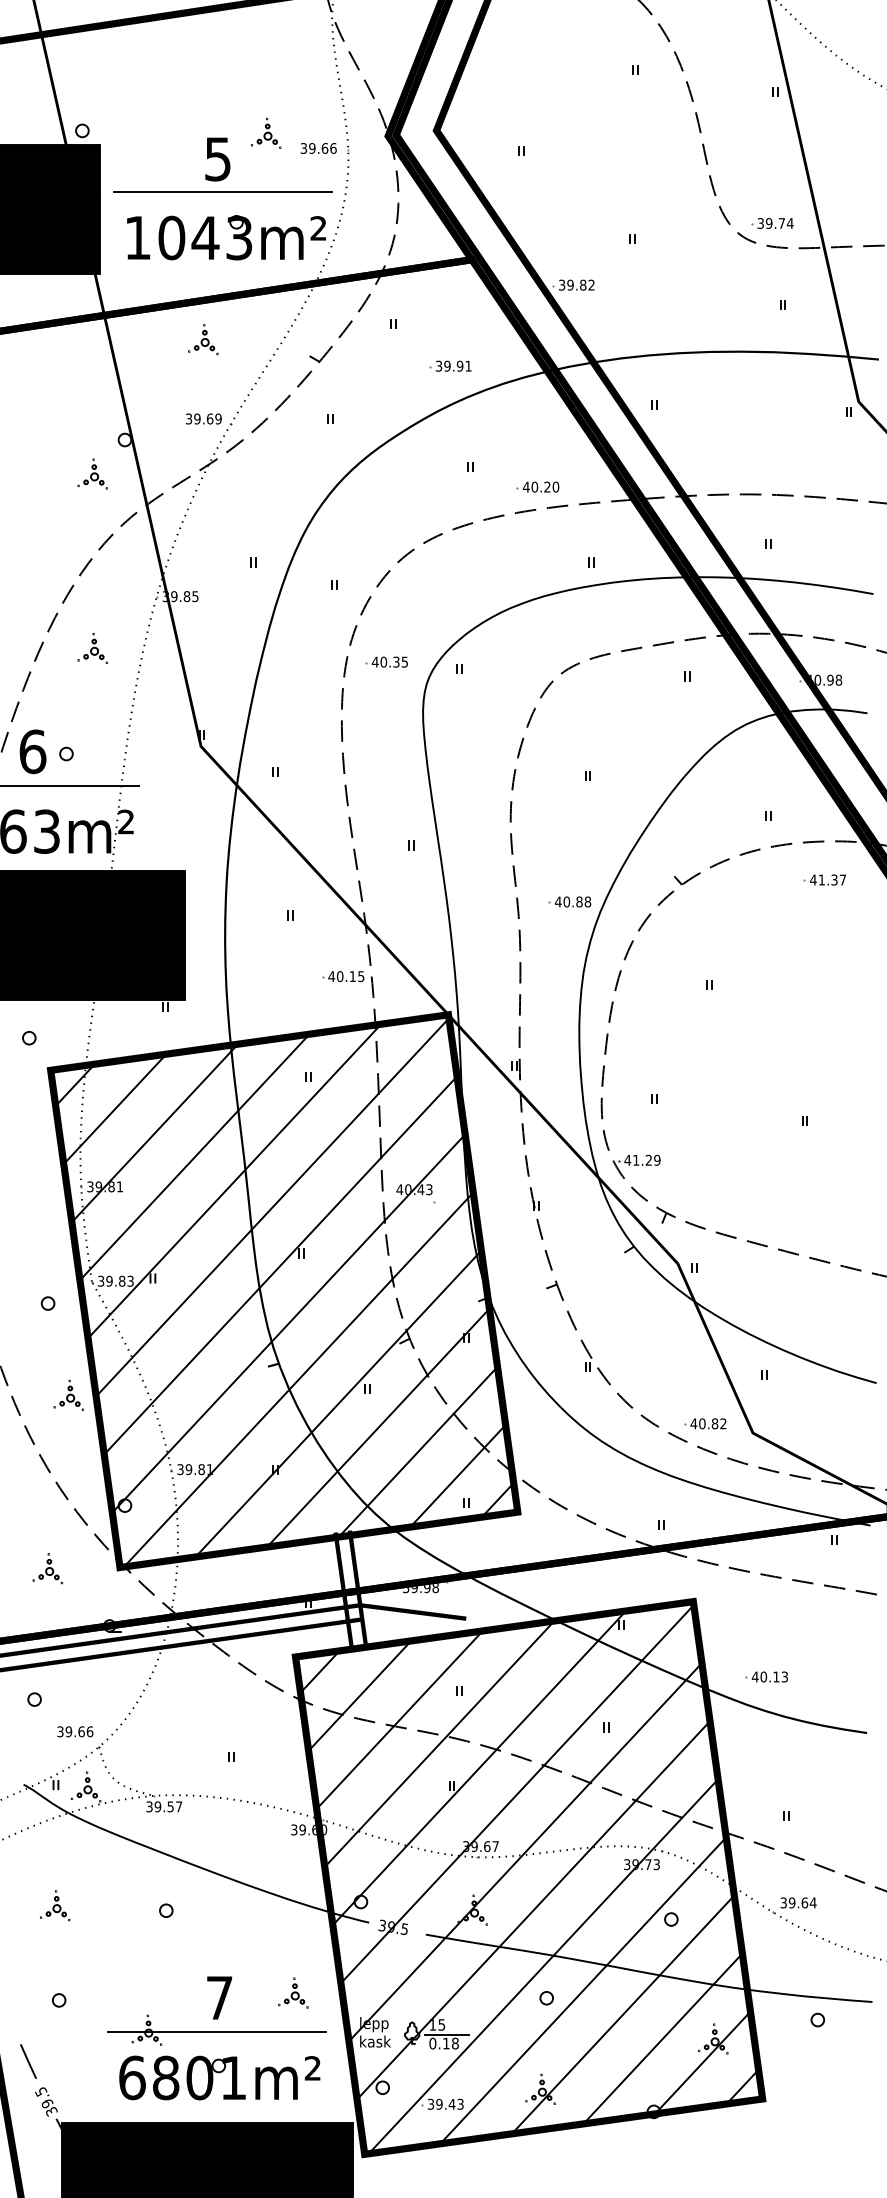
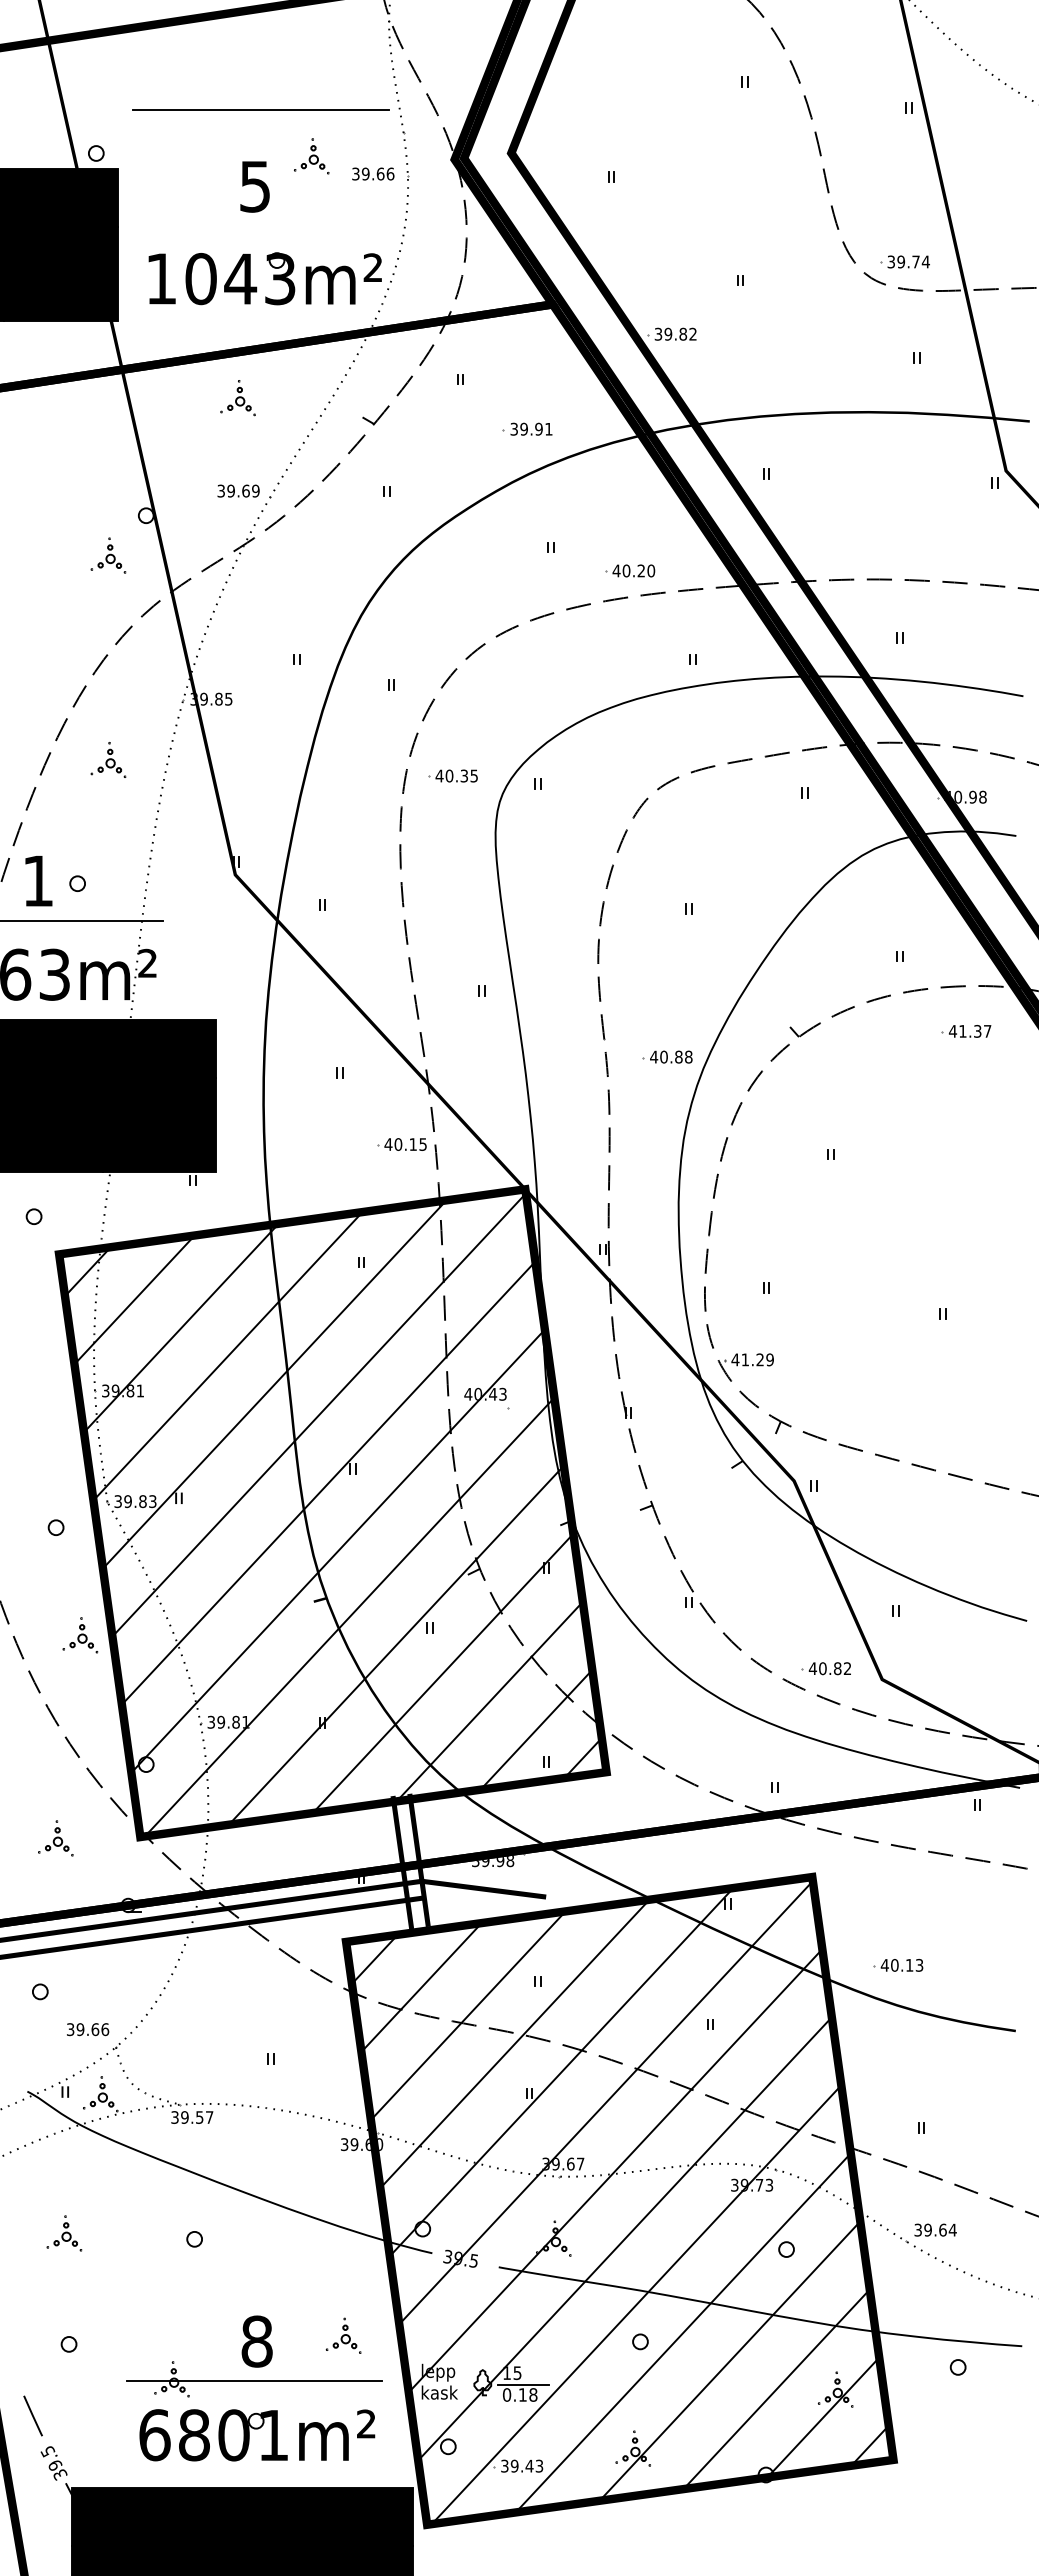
line: (222, 191) -> (260, 109), moved
text: (33, 752) -> (38, 881), 6 -> 1
text: (219, 1997) -> (256, 2341), 7 -> 8

